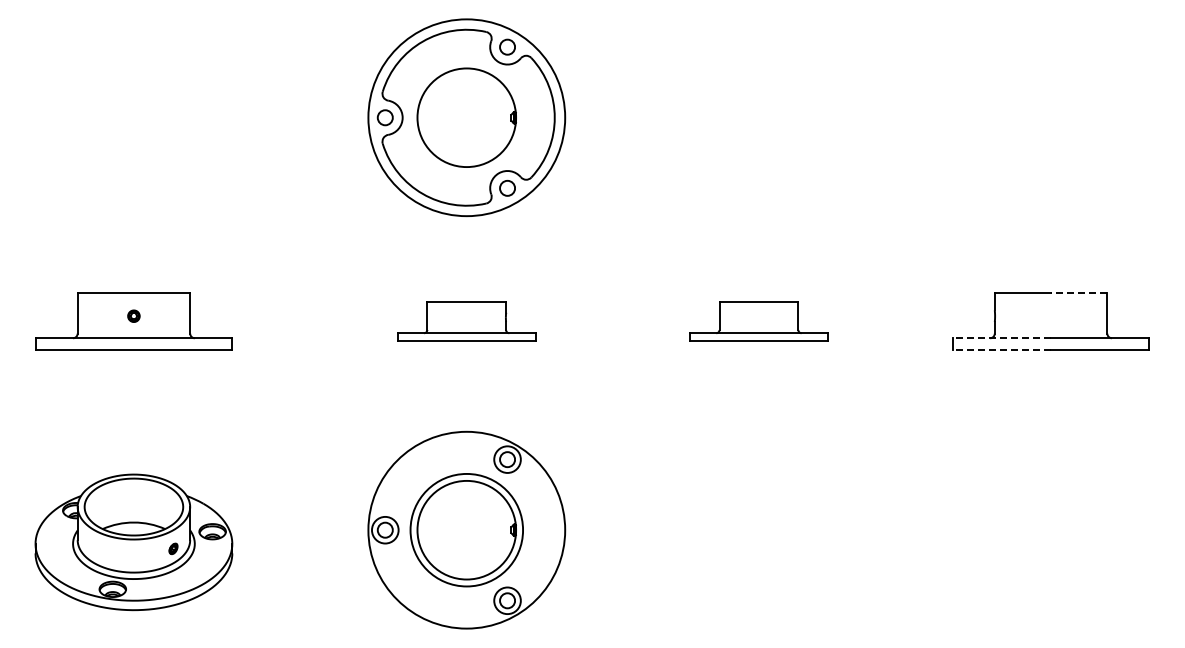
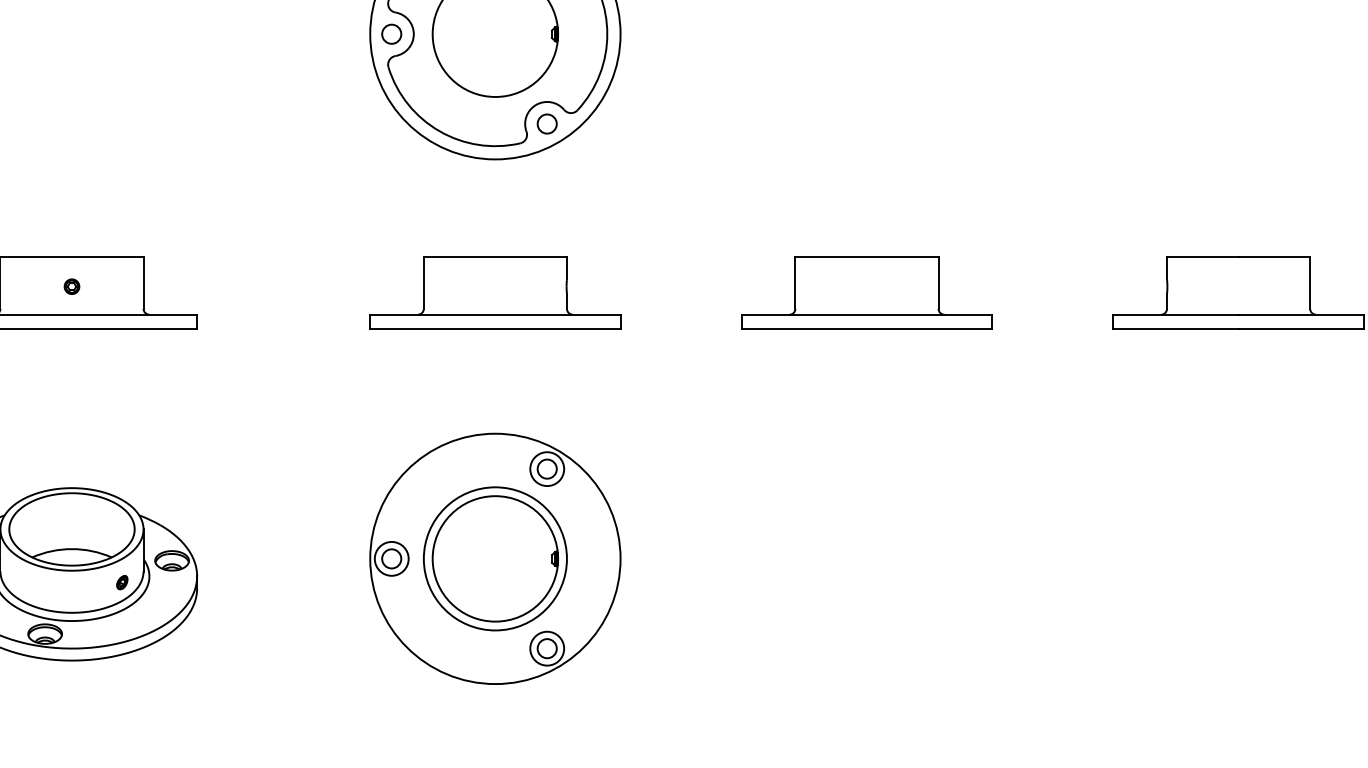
line: (1078, 293) -> (1273, 257), dashed -> solid
part: (466, 321) -> (495, 293), size x1.43
part: (758, 321) -> (866, 293), size x1.43
line: (1001, 338) -> (1175, 315), dashed -> solid
line: (1001, 349) -> (1175, 329), dashed -> solid

